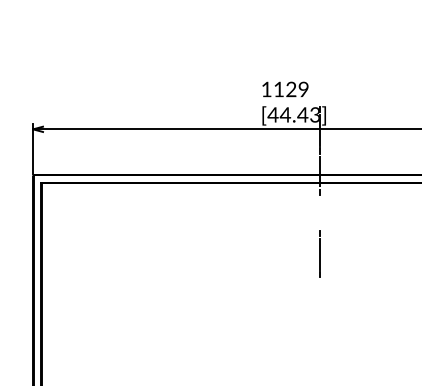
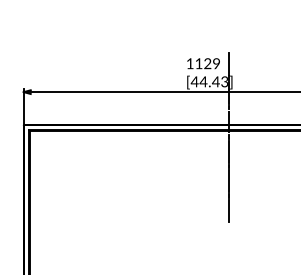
line: (320, 88) -> (228, 63), added
line: (320, 212) -> (228, 151), added
line: (320, 295) -> (228, 210), added

